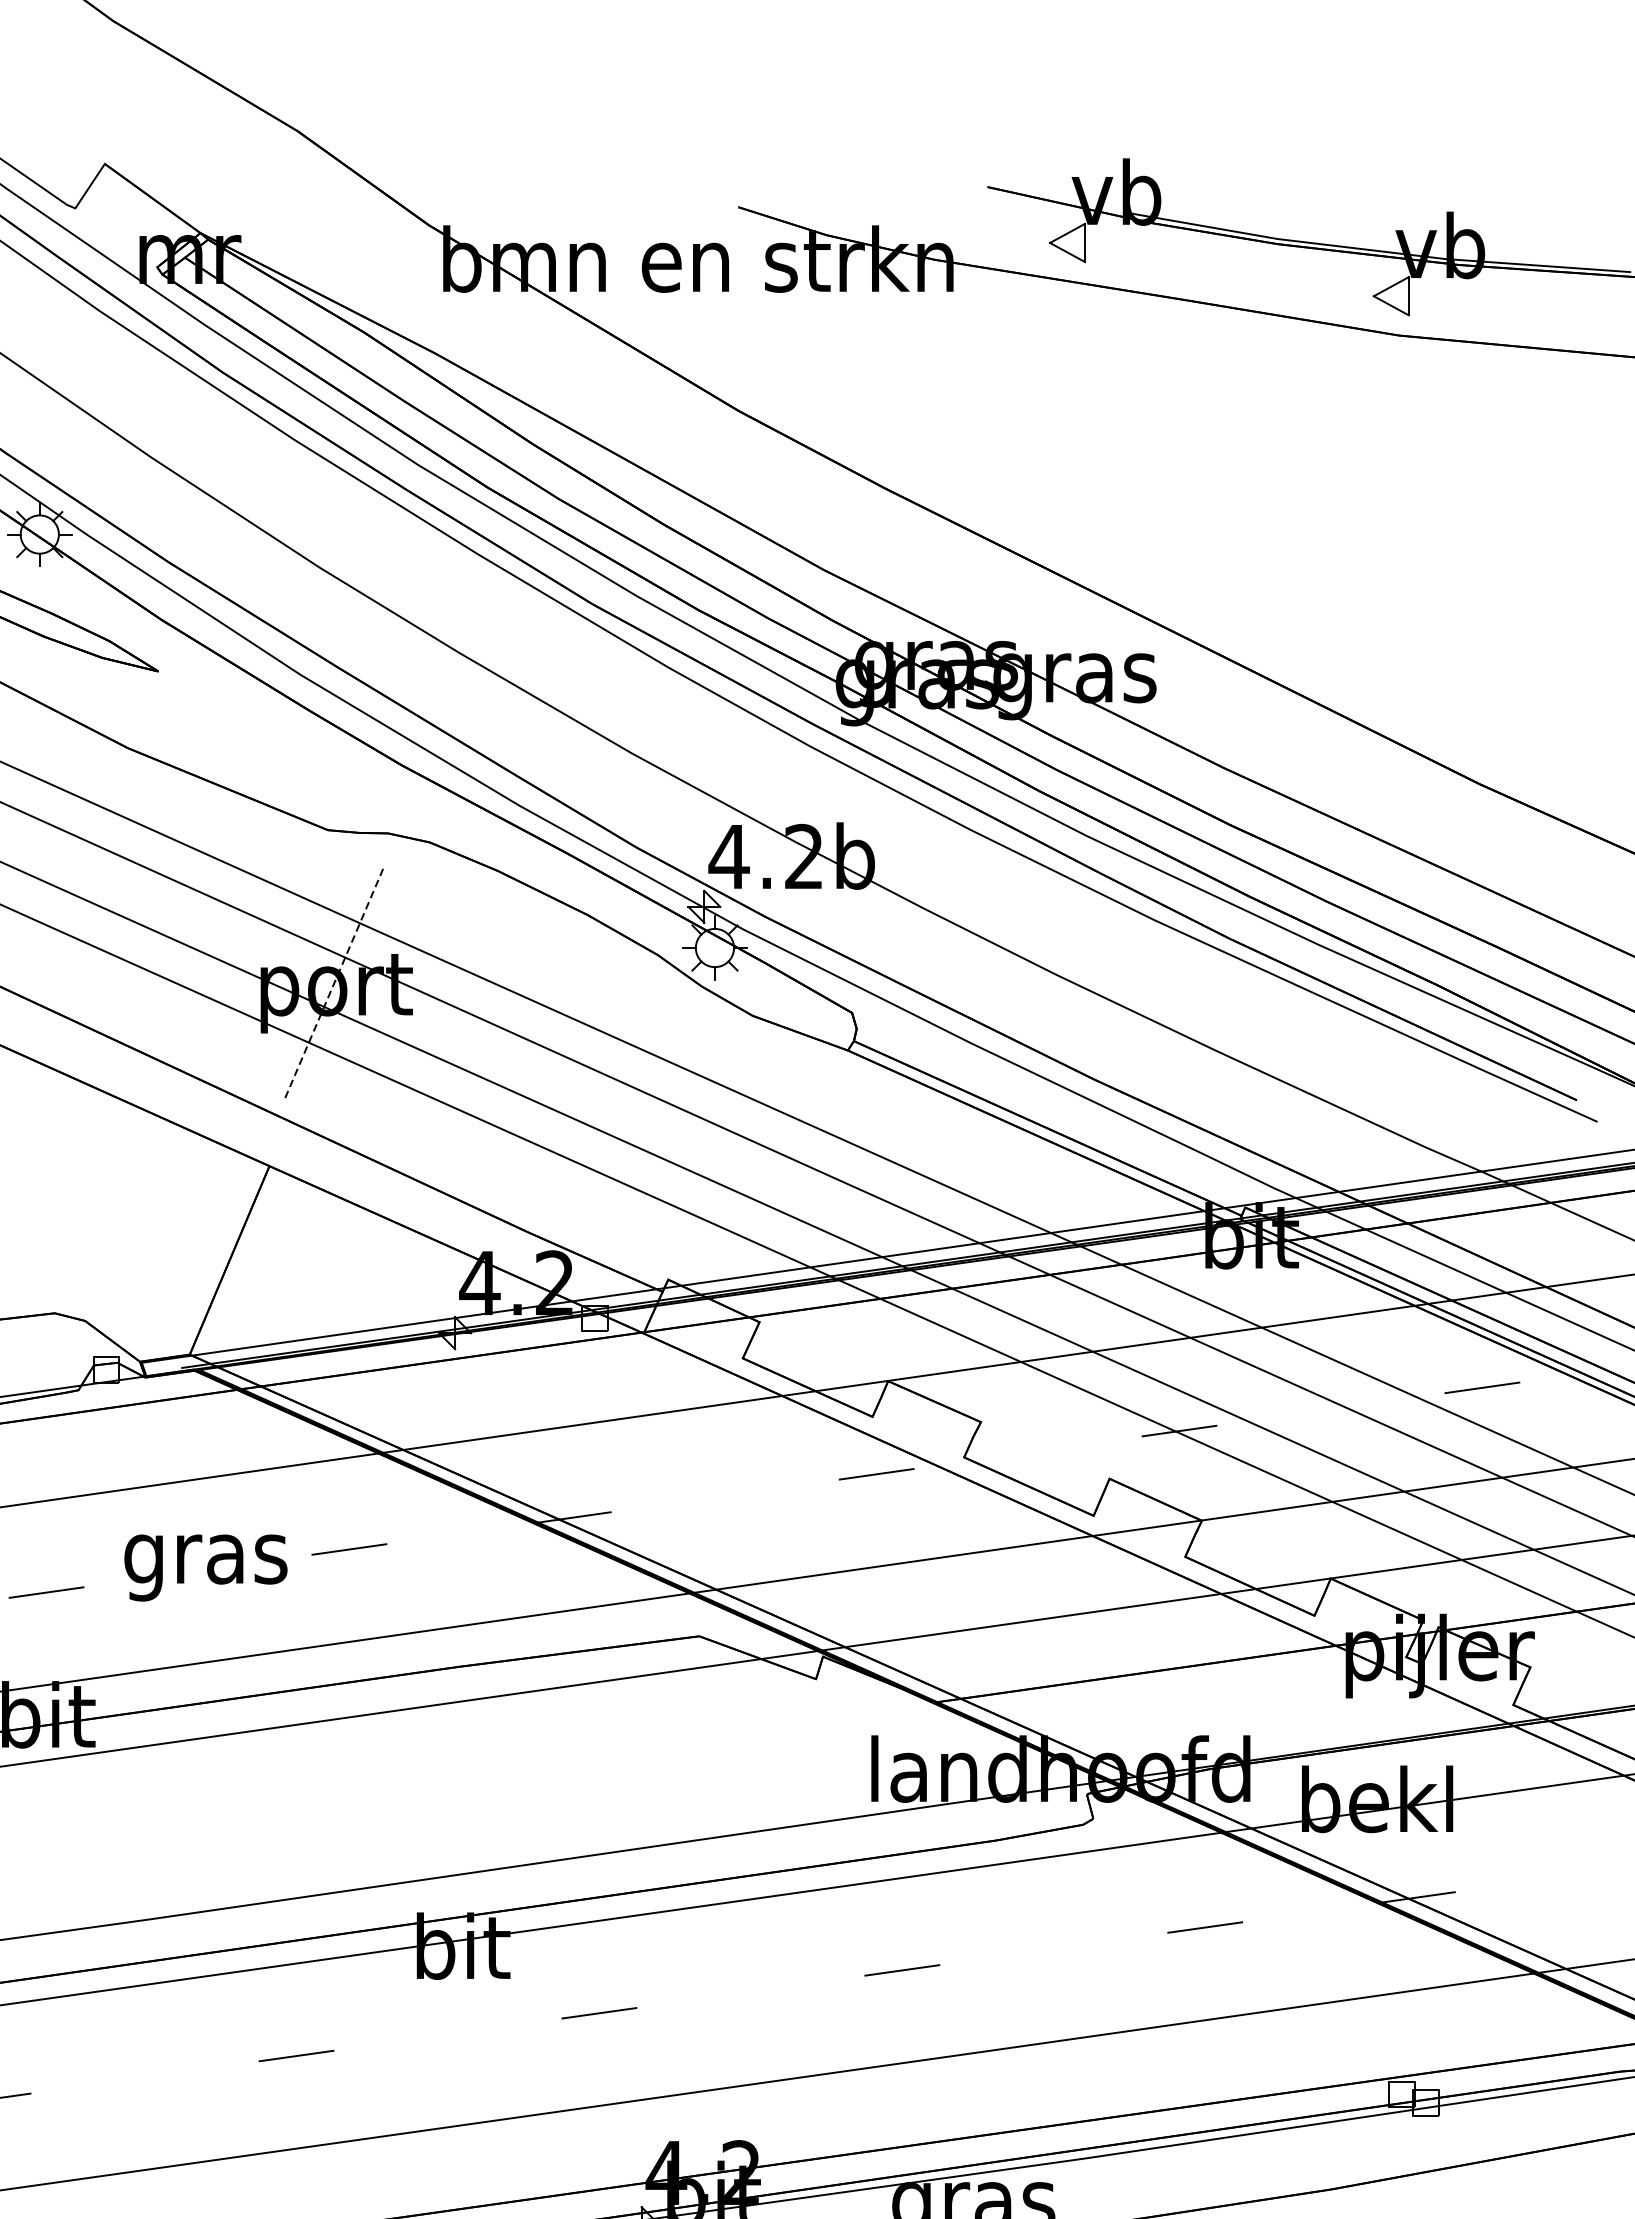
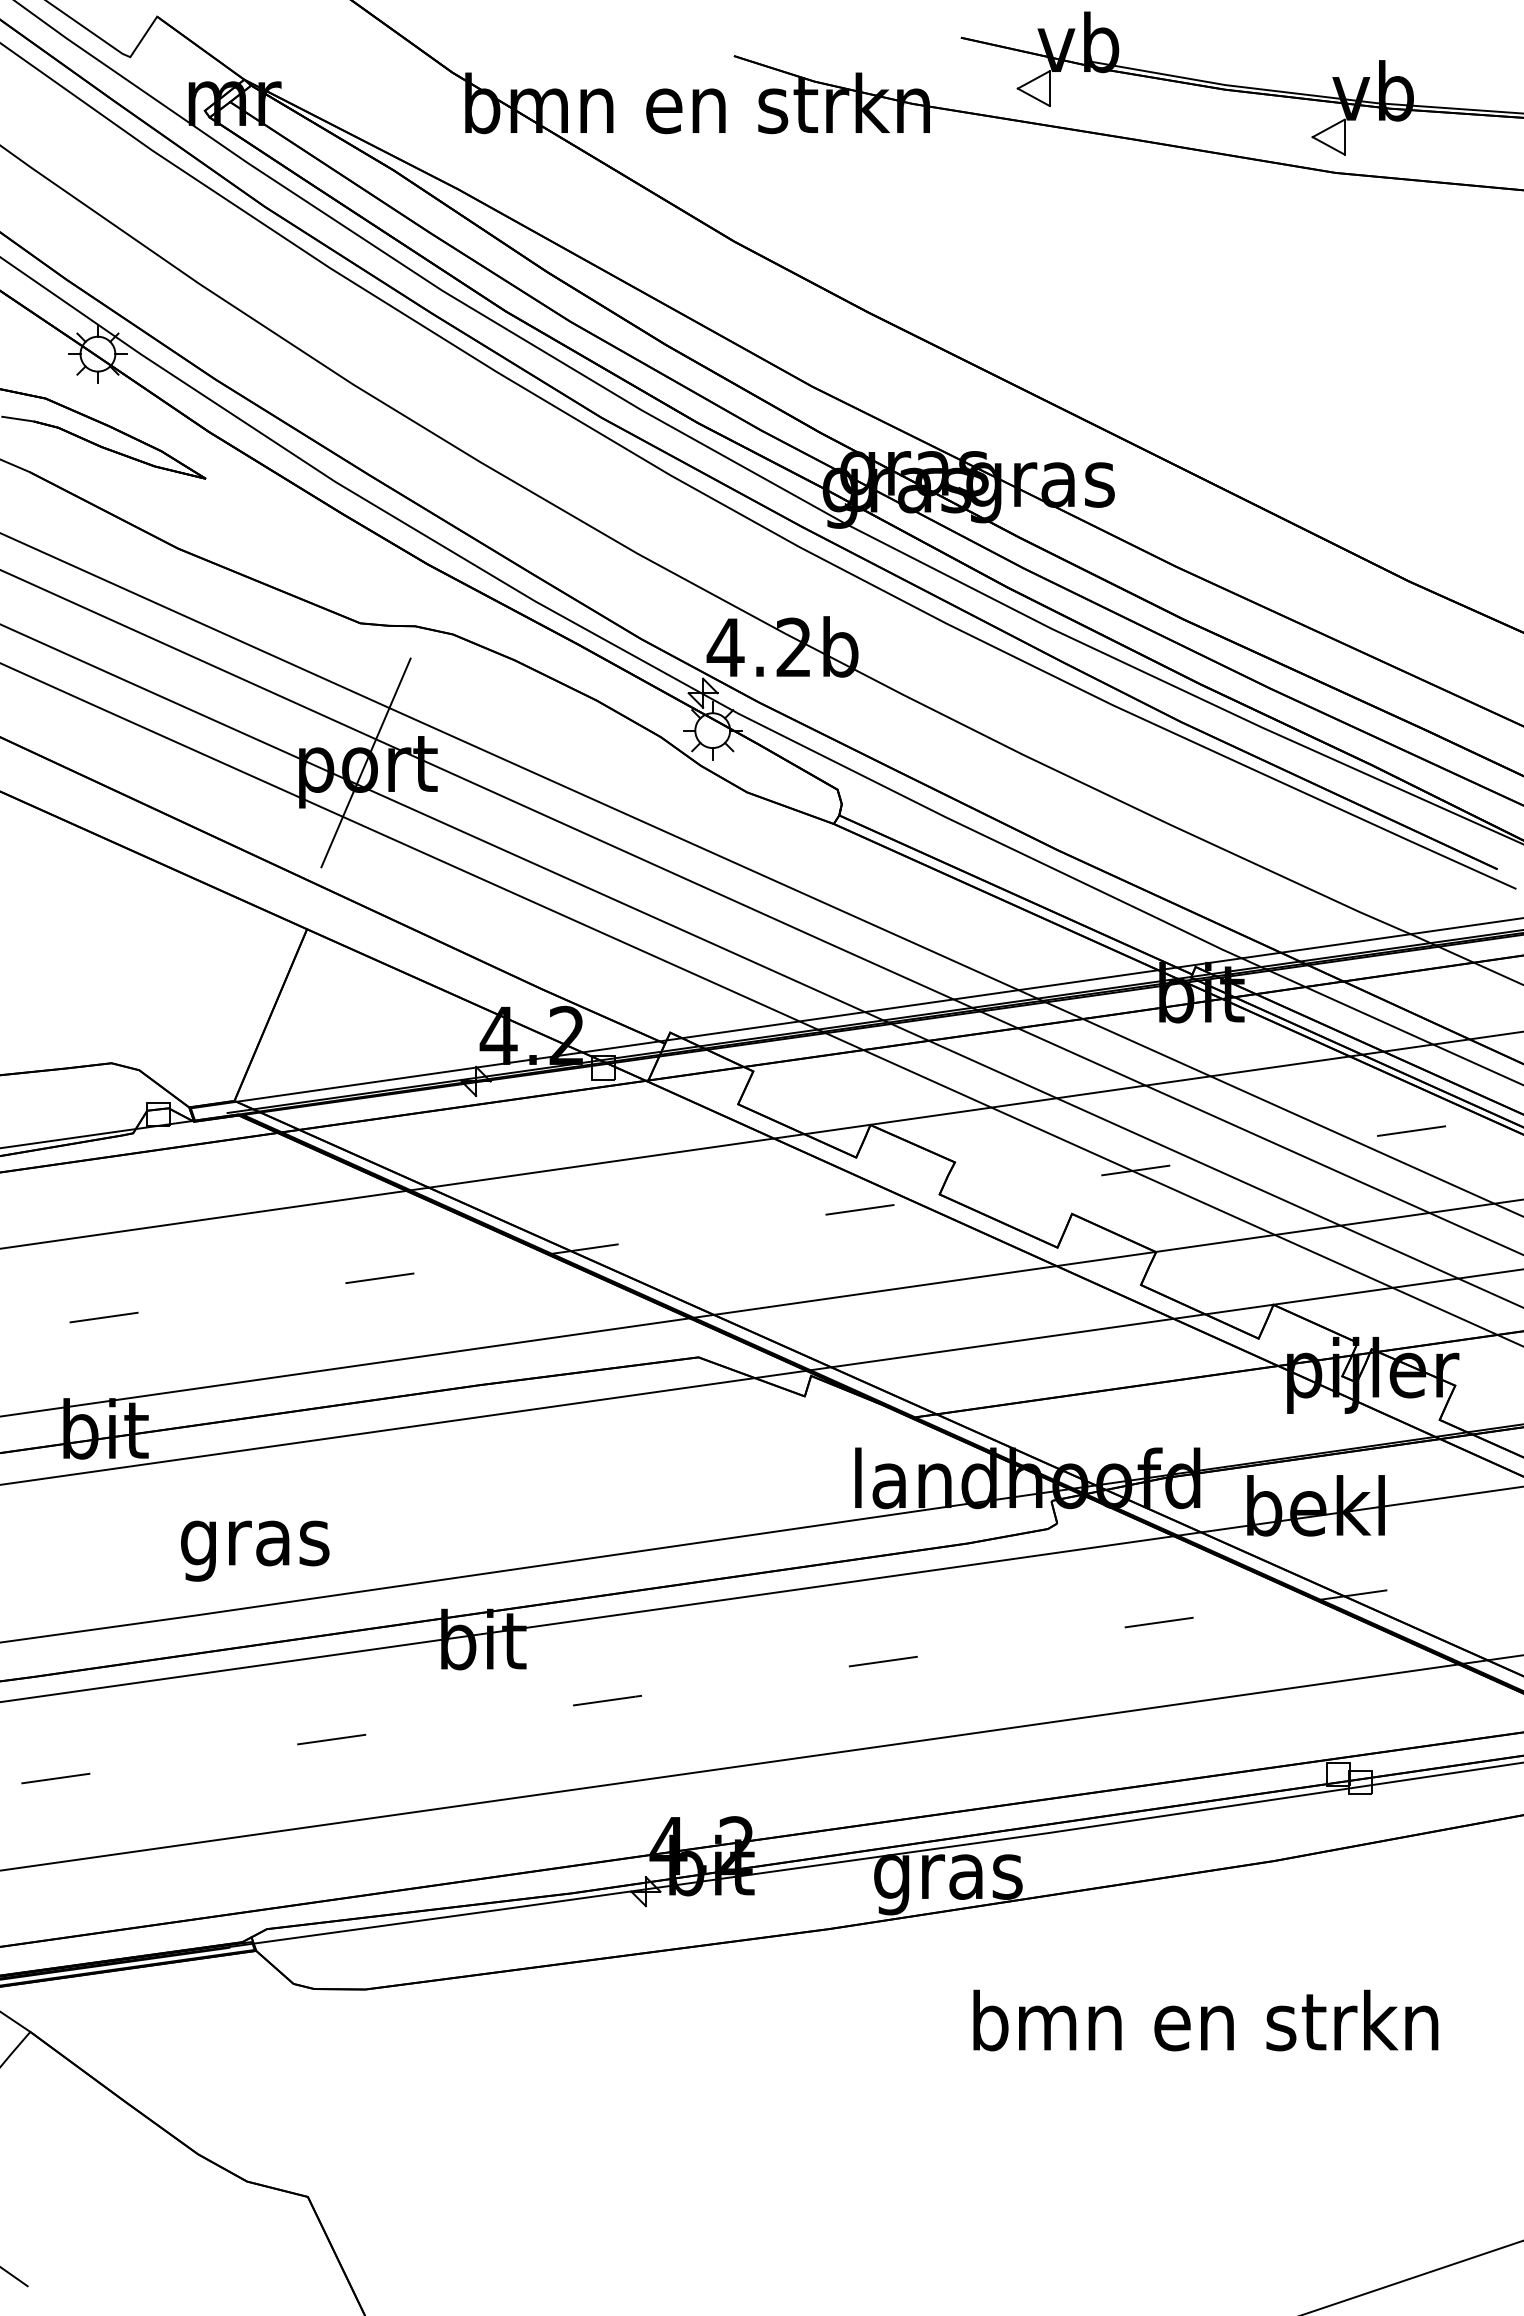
line: (334, 983) -> (366, 762), dashed -> solid
text: (206, 1567) -> (255, 1550), moved

